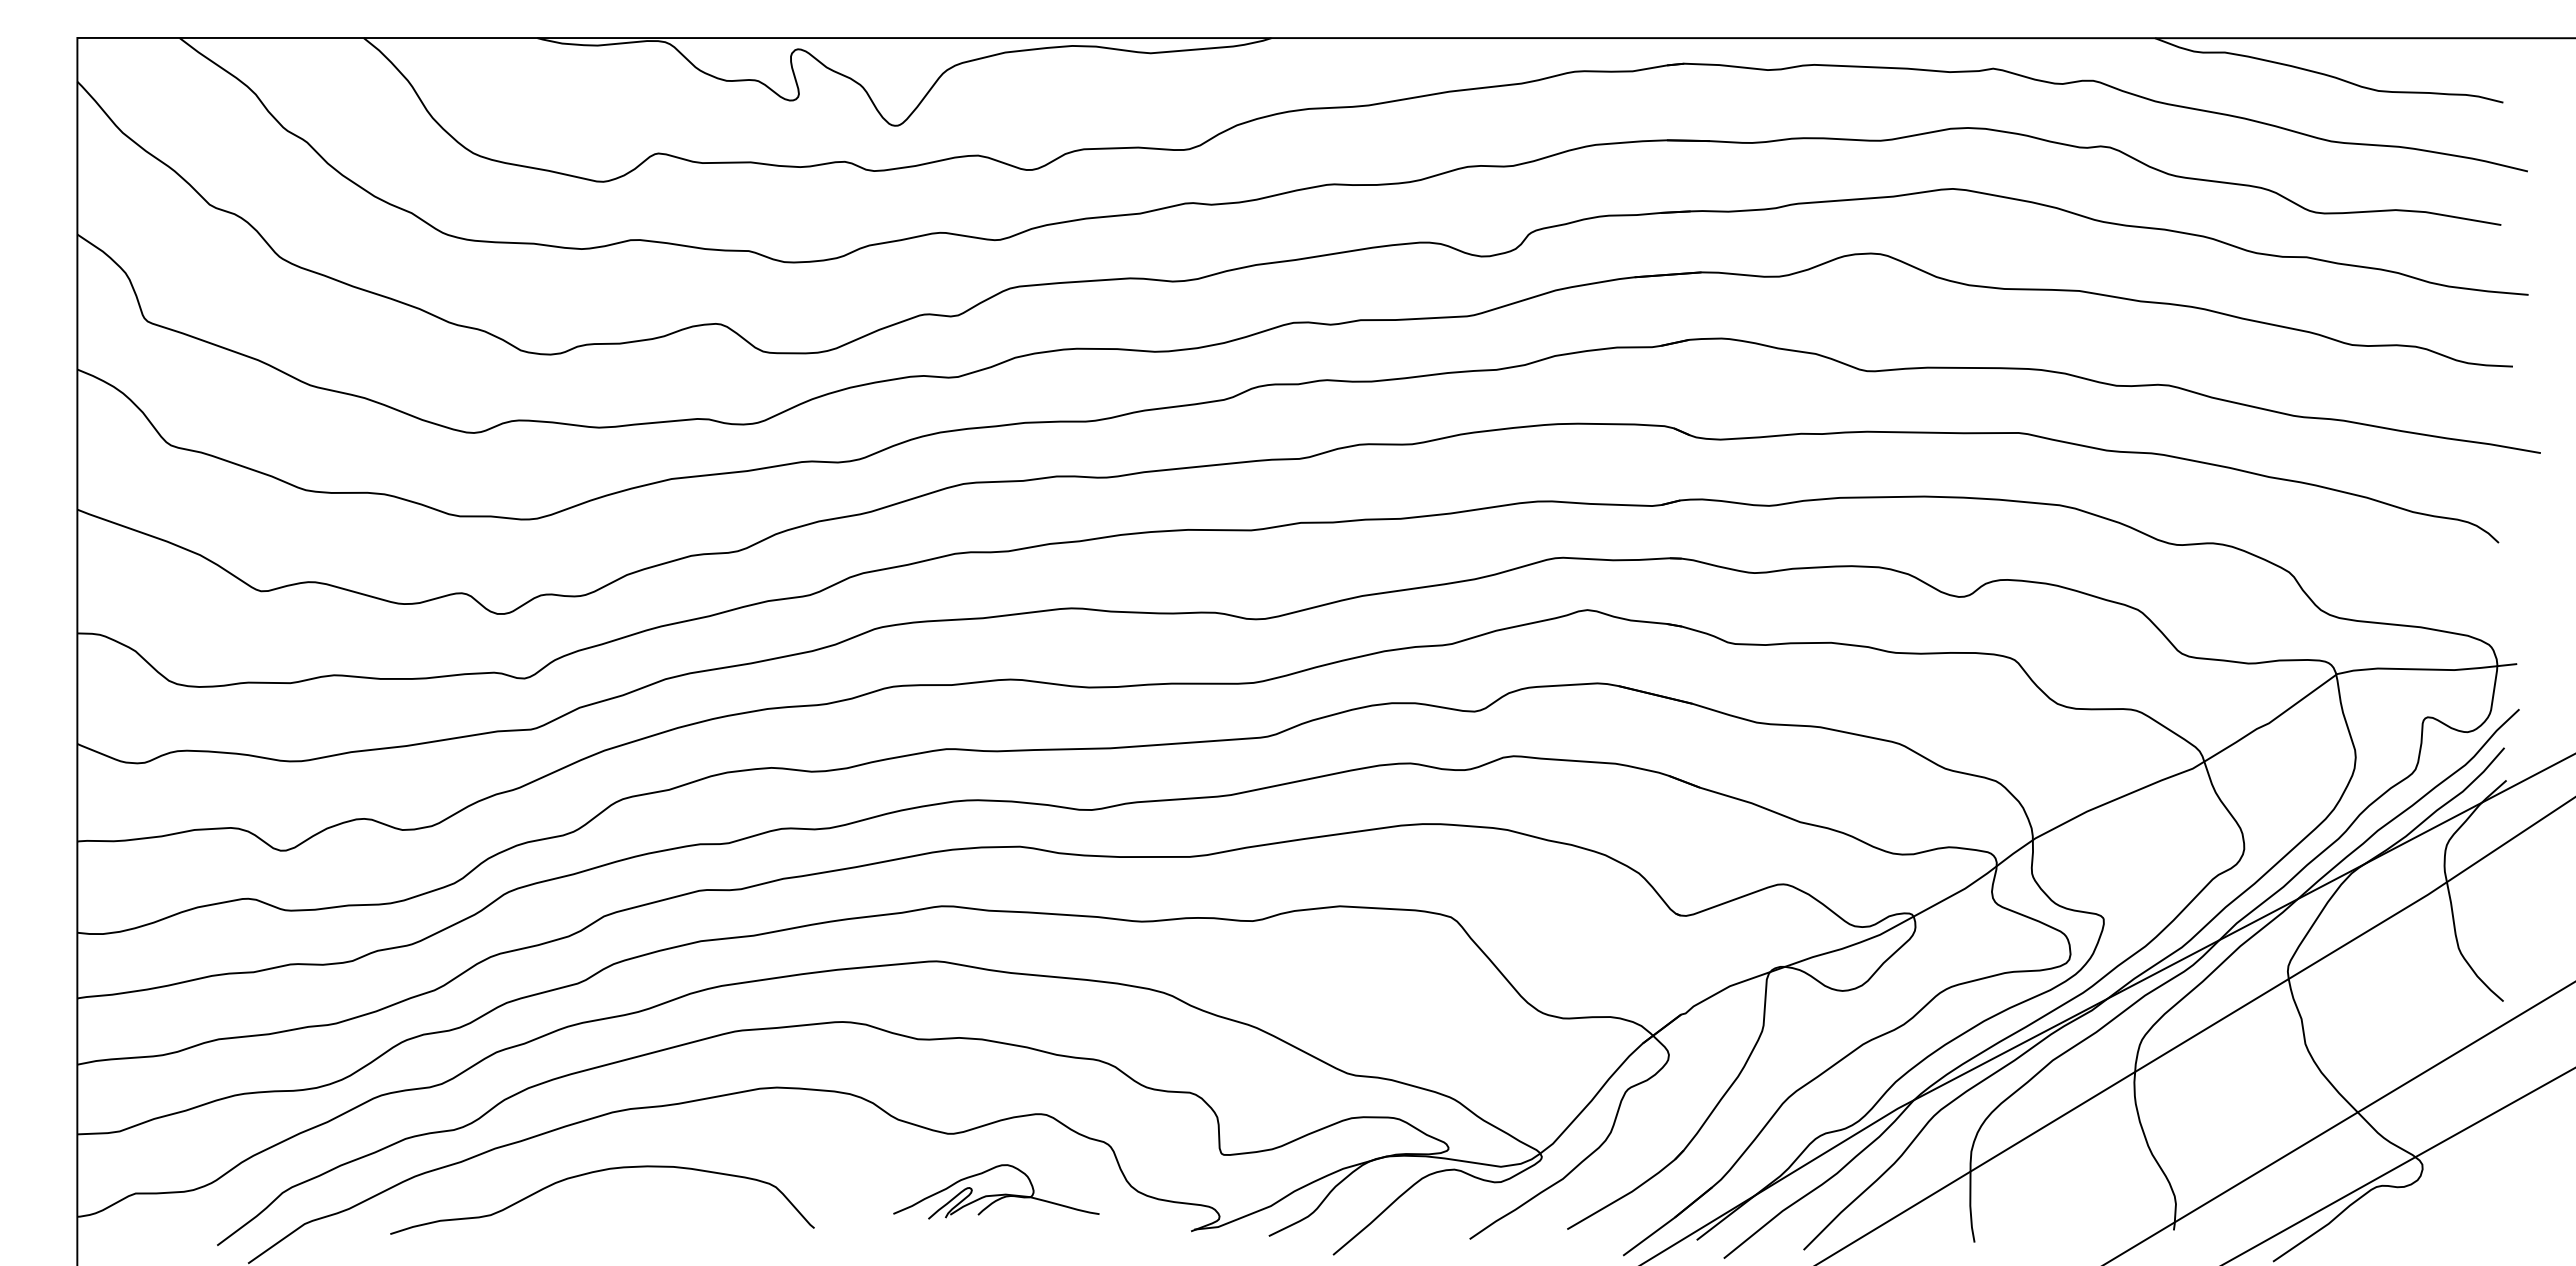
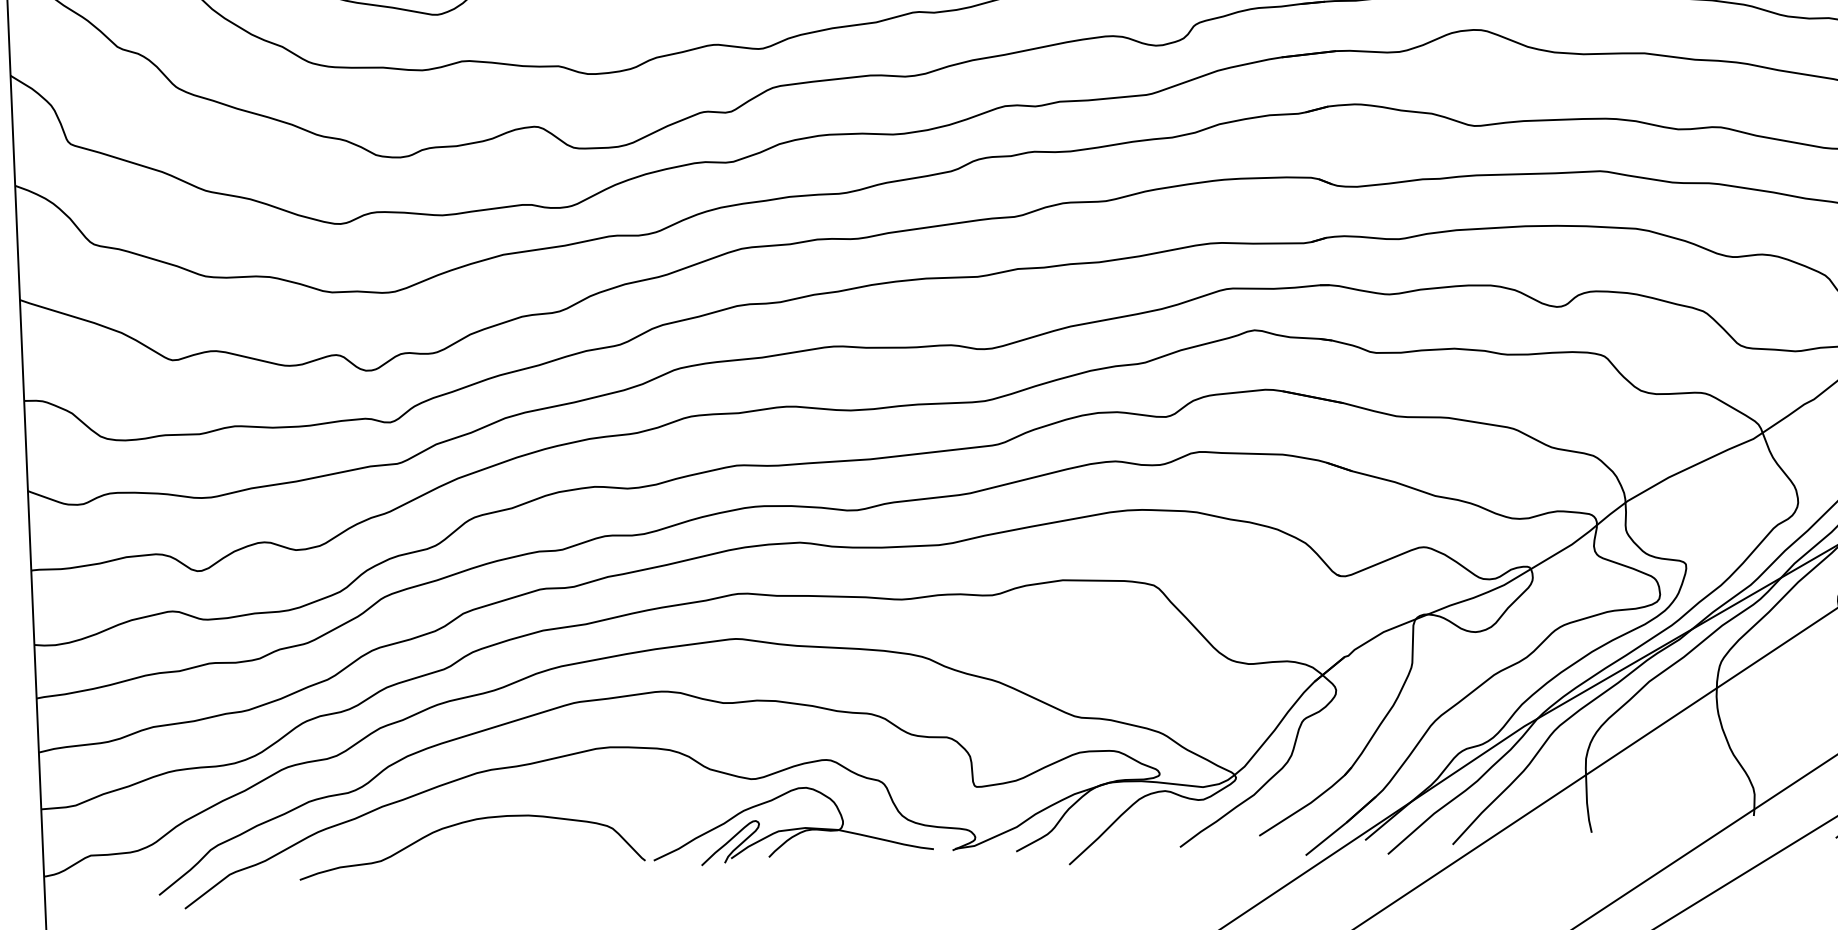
part: (996, 1191) -> (792, 824), size x1.67

